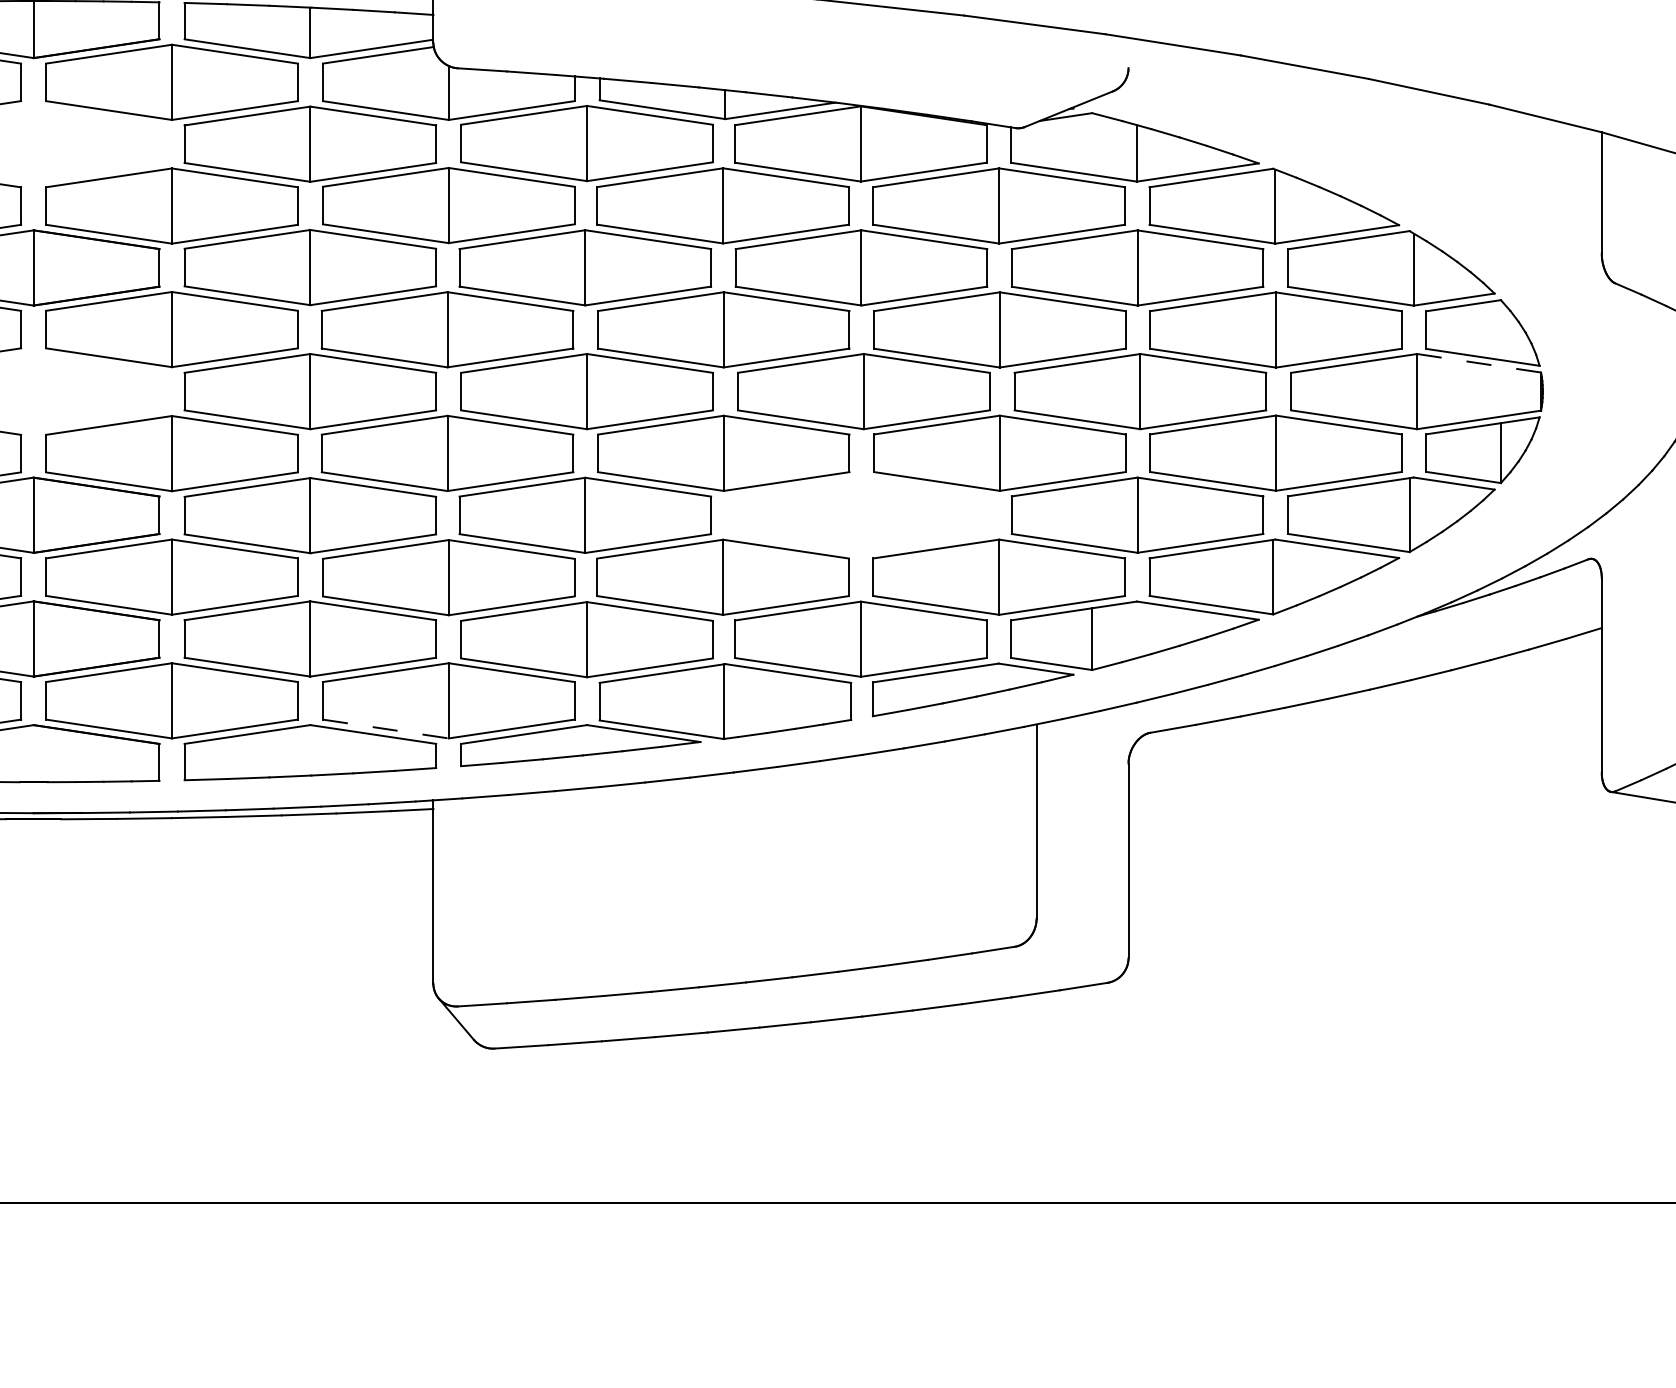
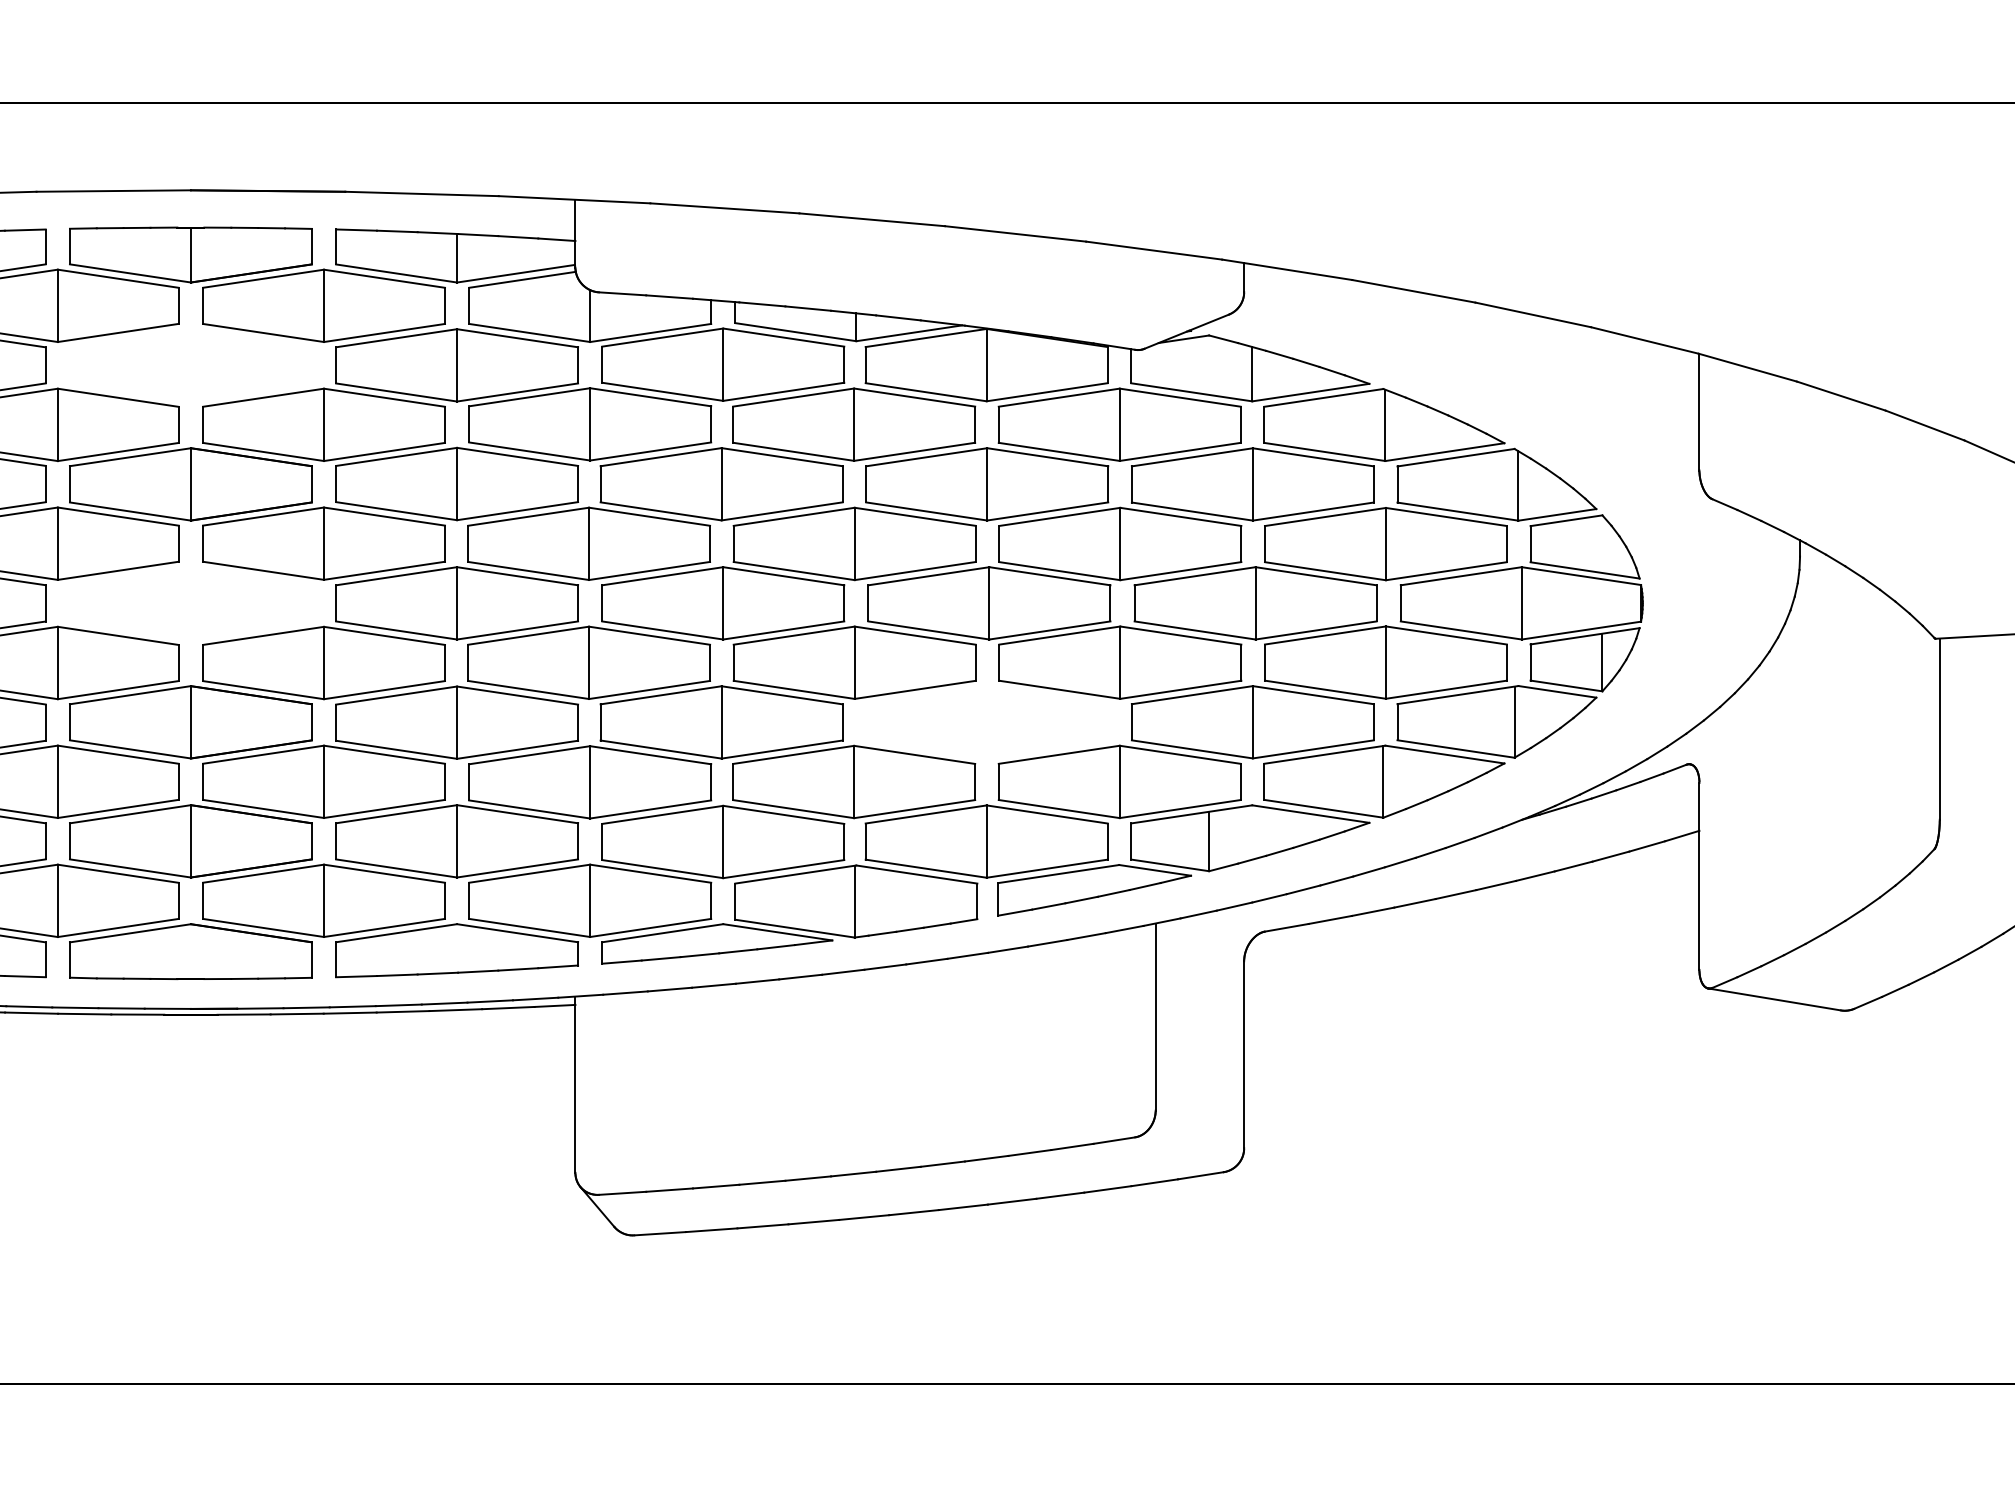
line: (1128, 52) -> (1244, 277), added
line: (1478, 363) -> (1580, 576), dashed -> solid
line: (386, 729) -> (530, 928), dashed -> solid

